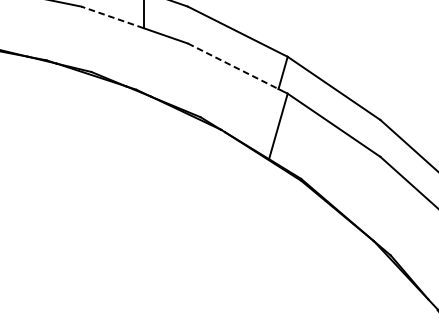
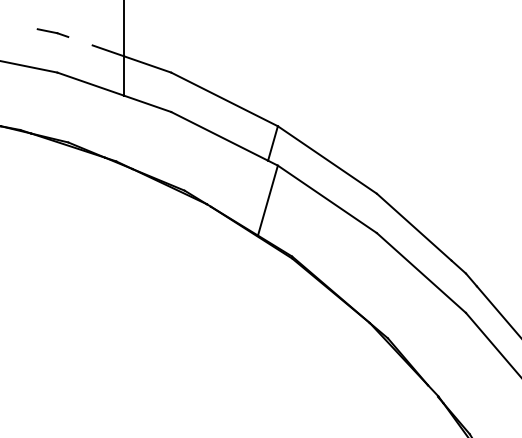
line: (112, 16) -> (90, 83), dashed -> solid
line: (233, 66) -> (220, 136), dashed -> solid

